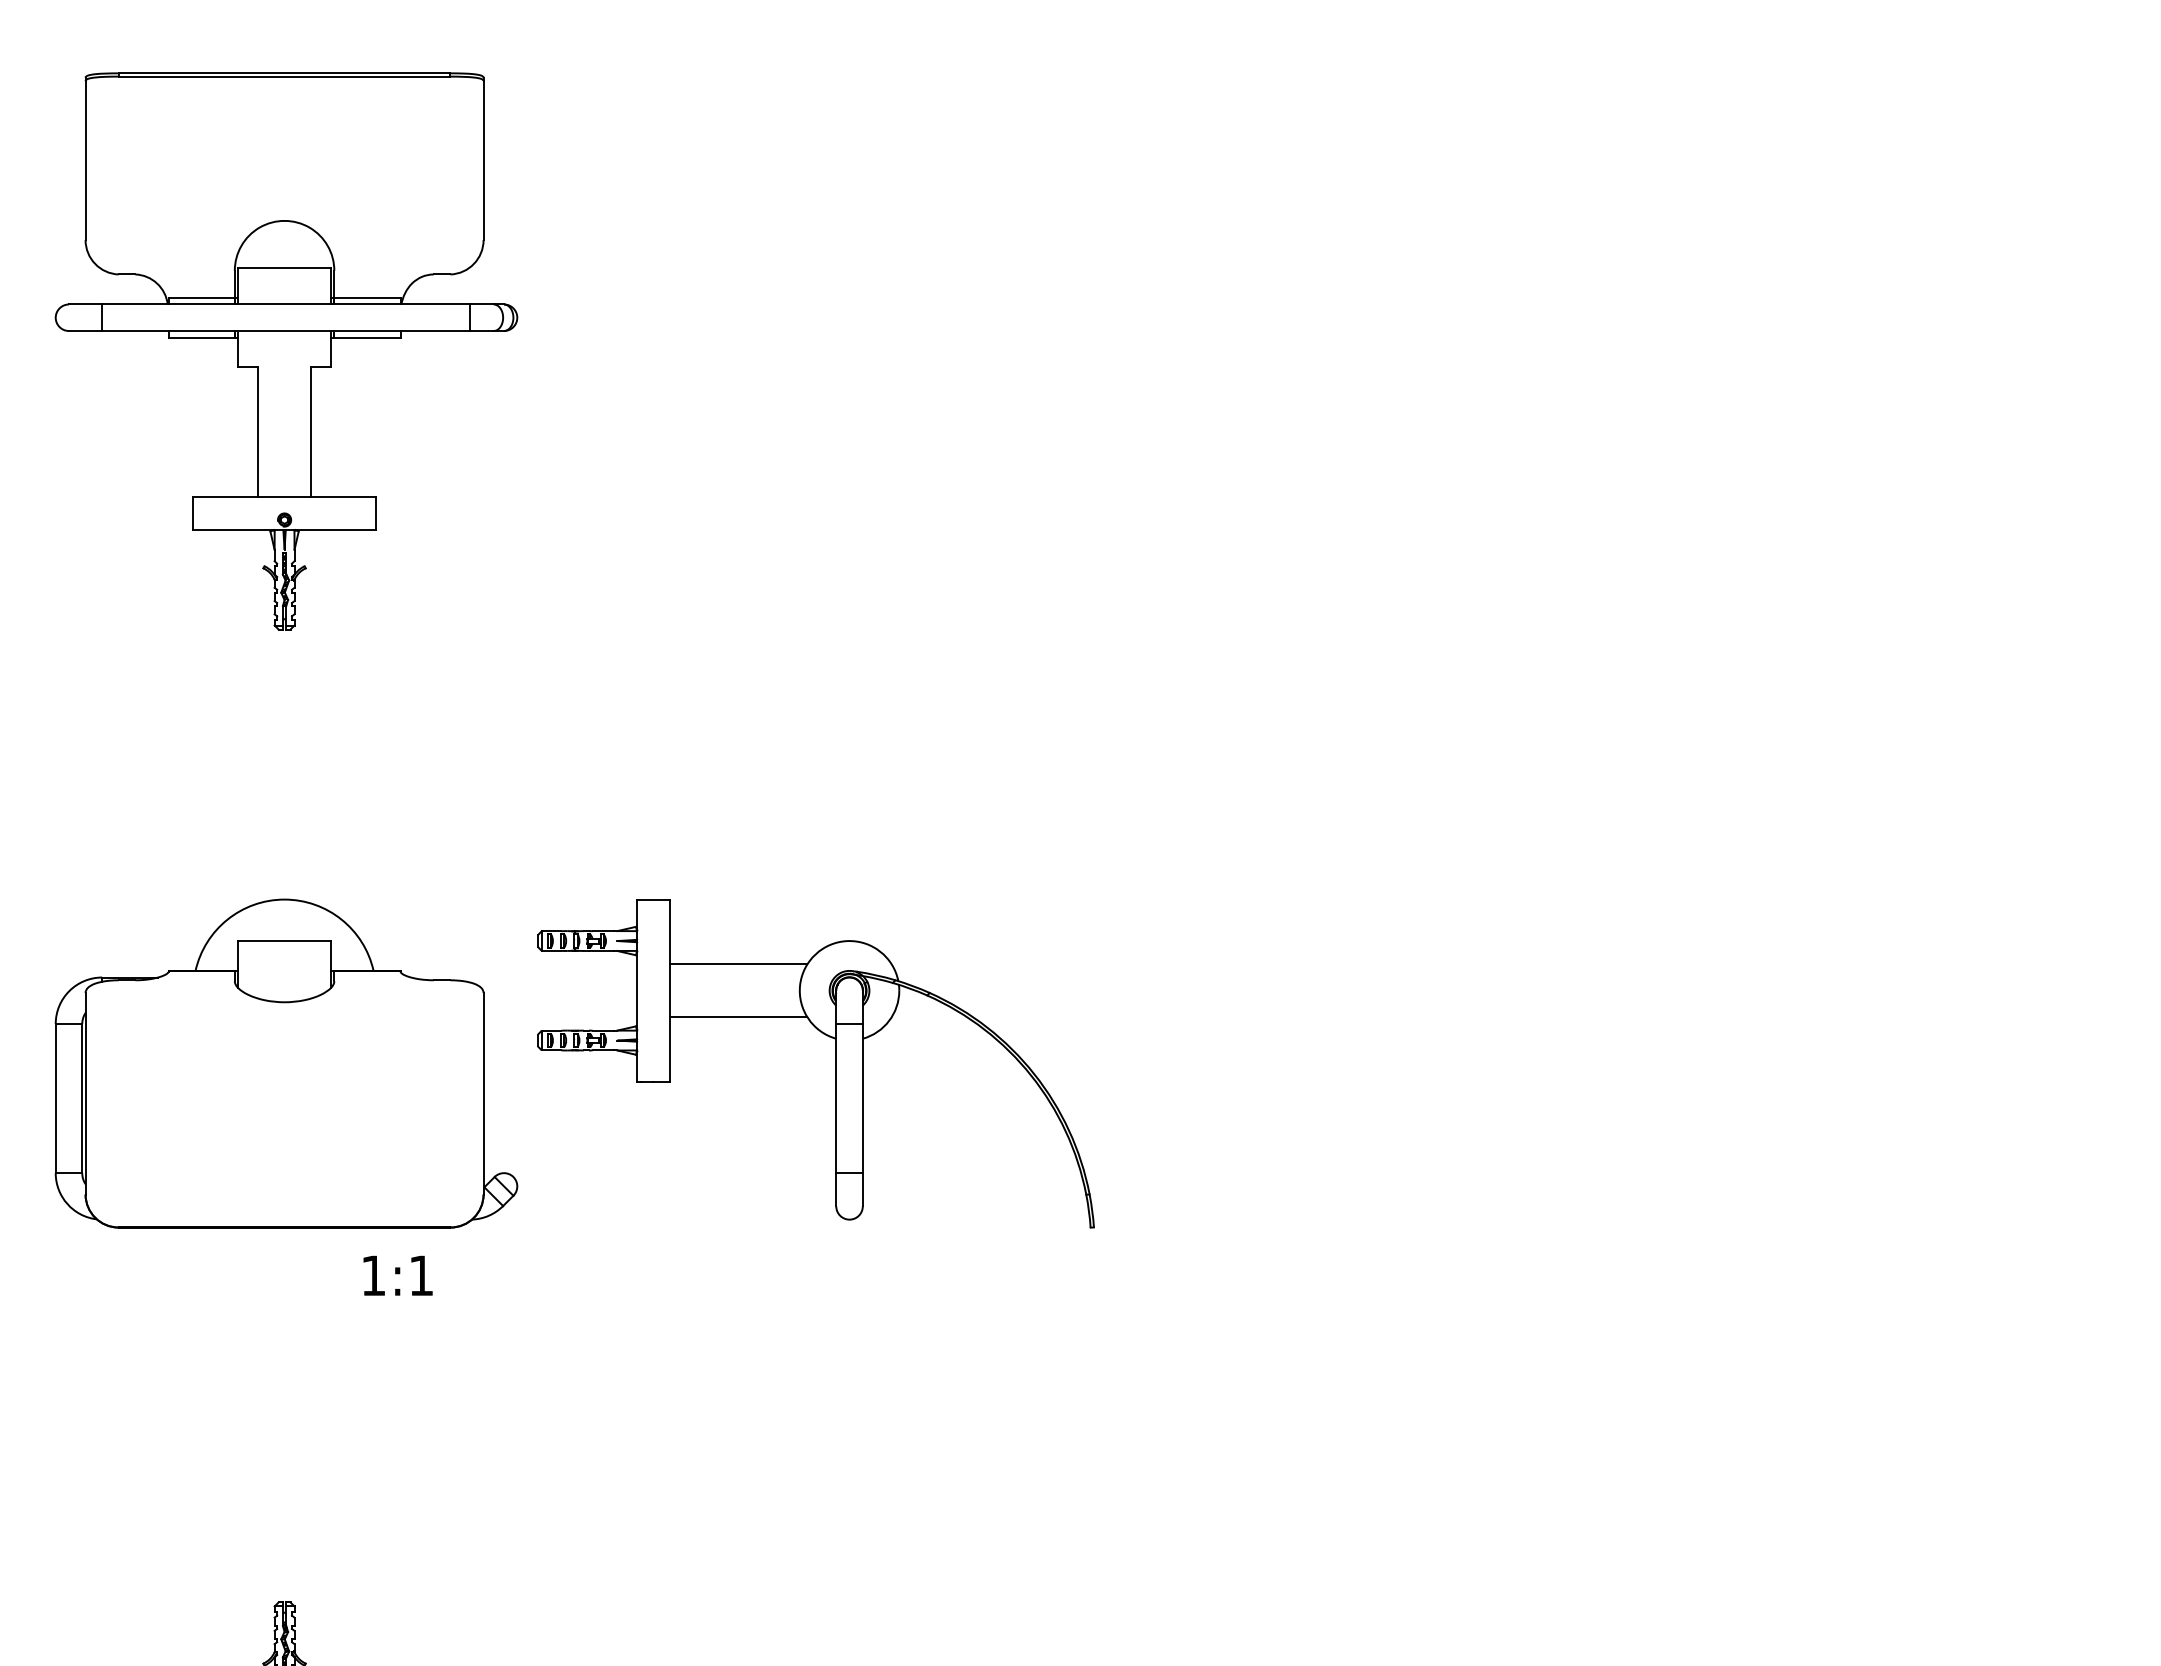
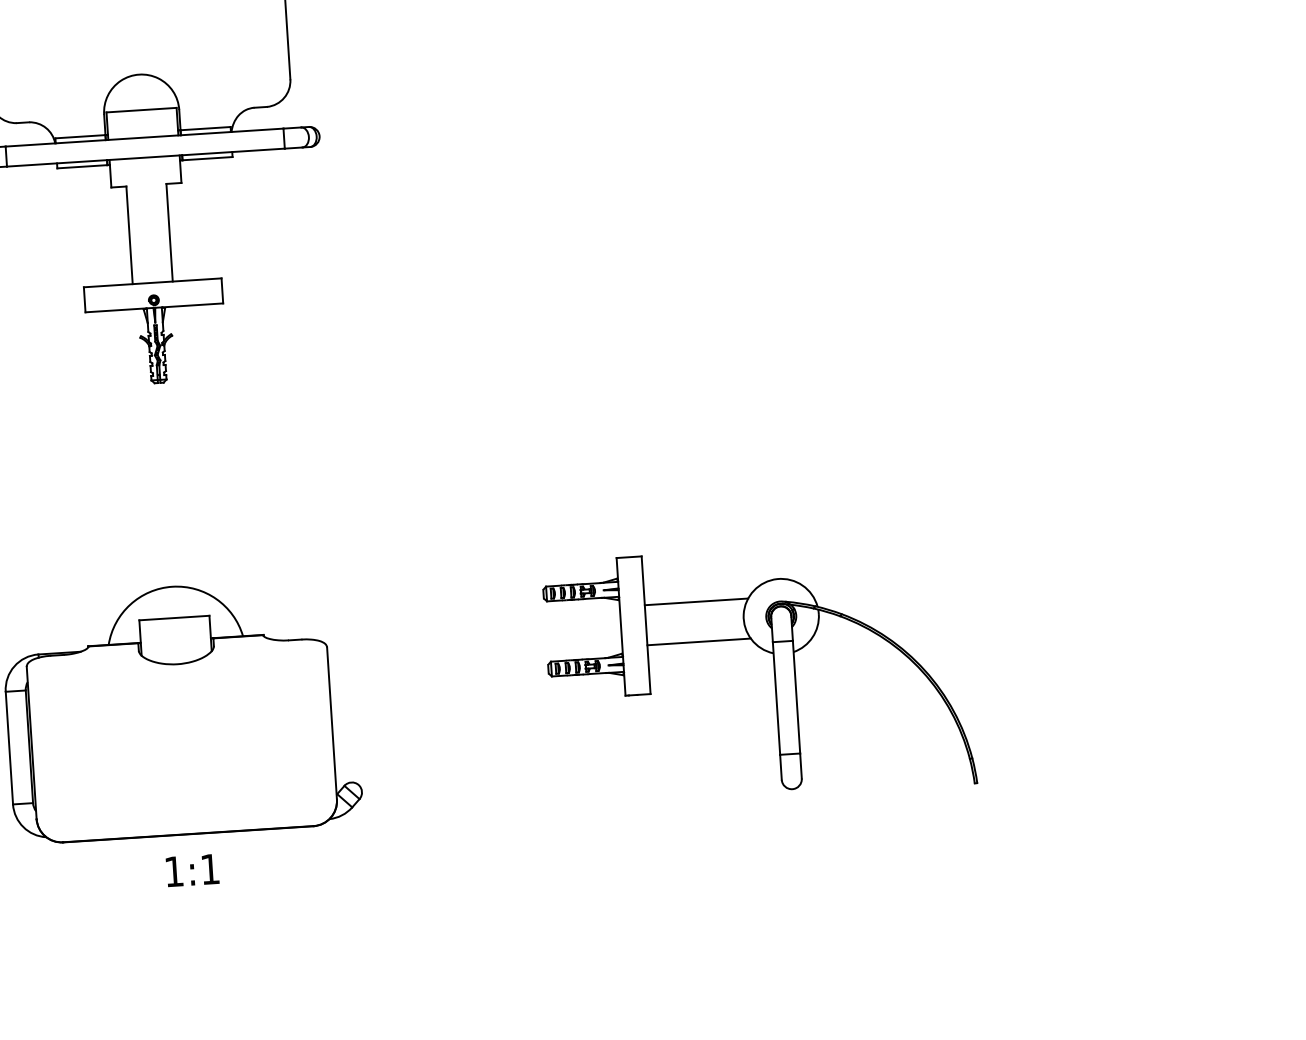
part: (835, 1063) -> (774, 672), moved
text: (397, 1275) -> (192, 870), moved

